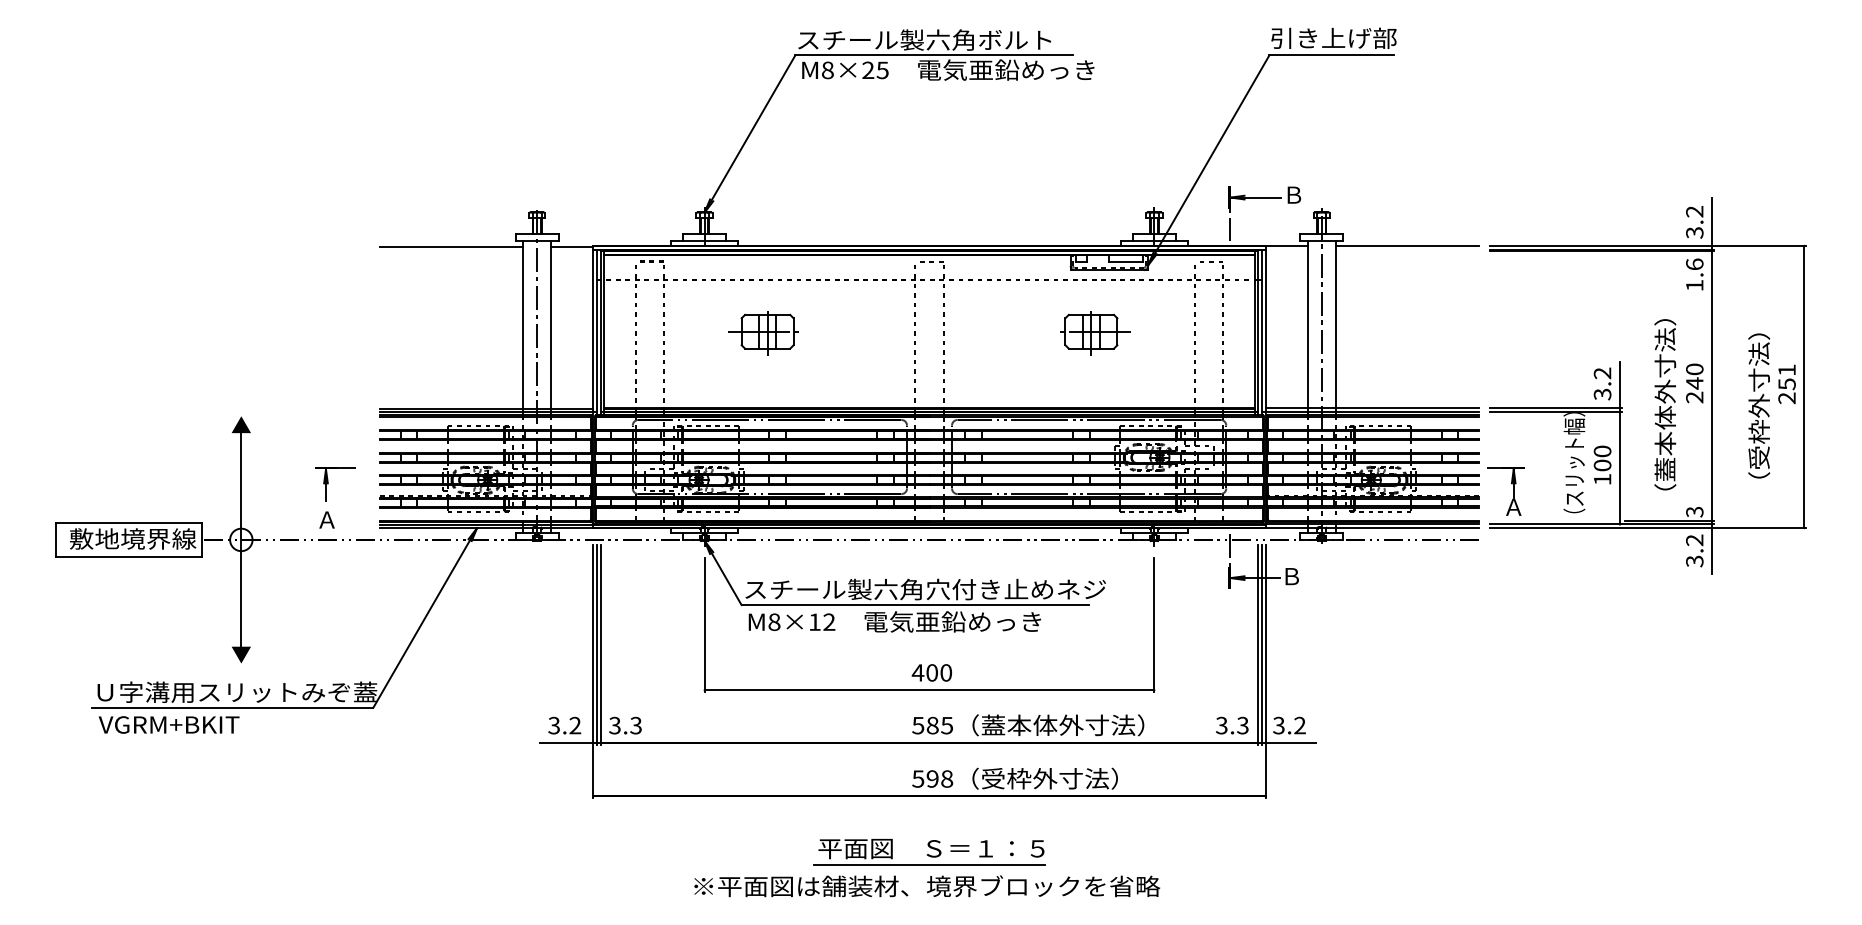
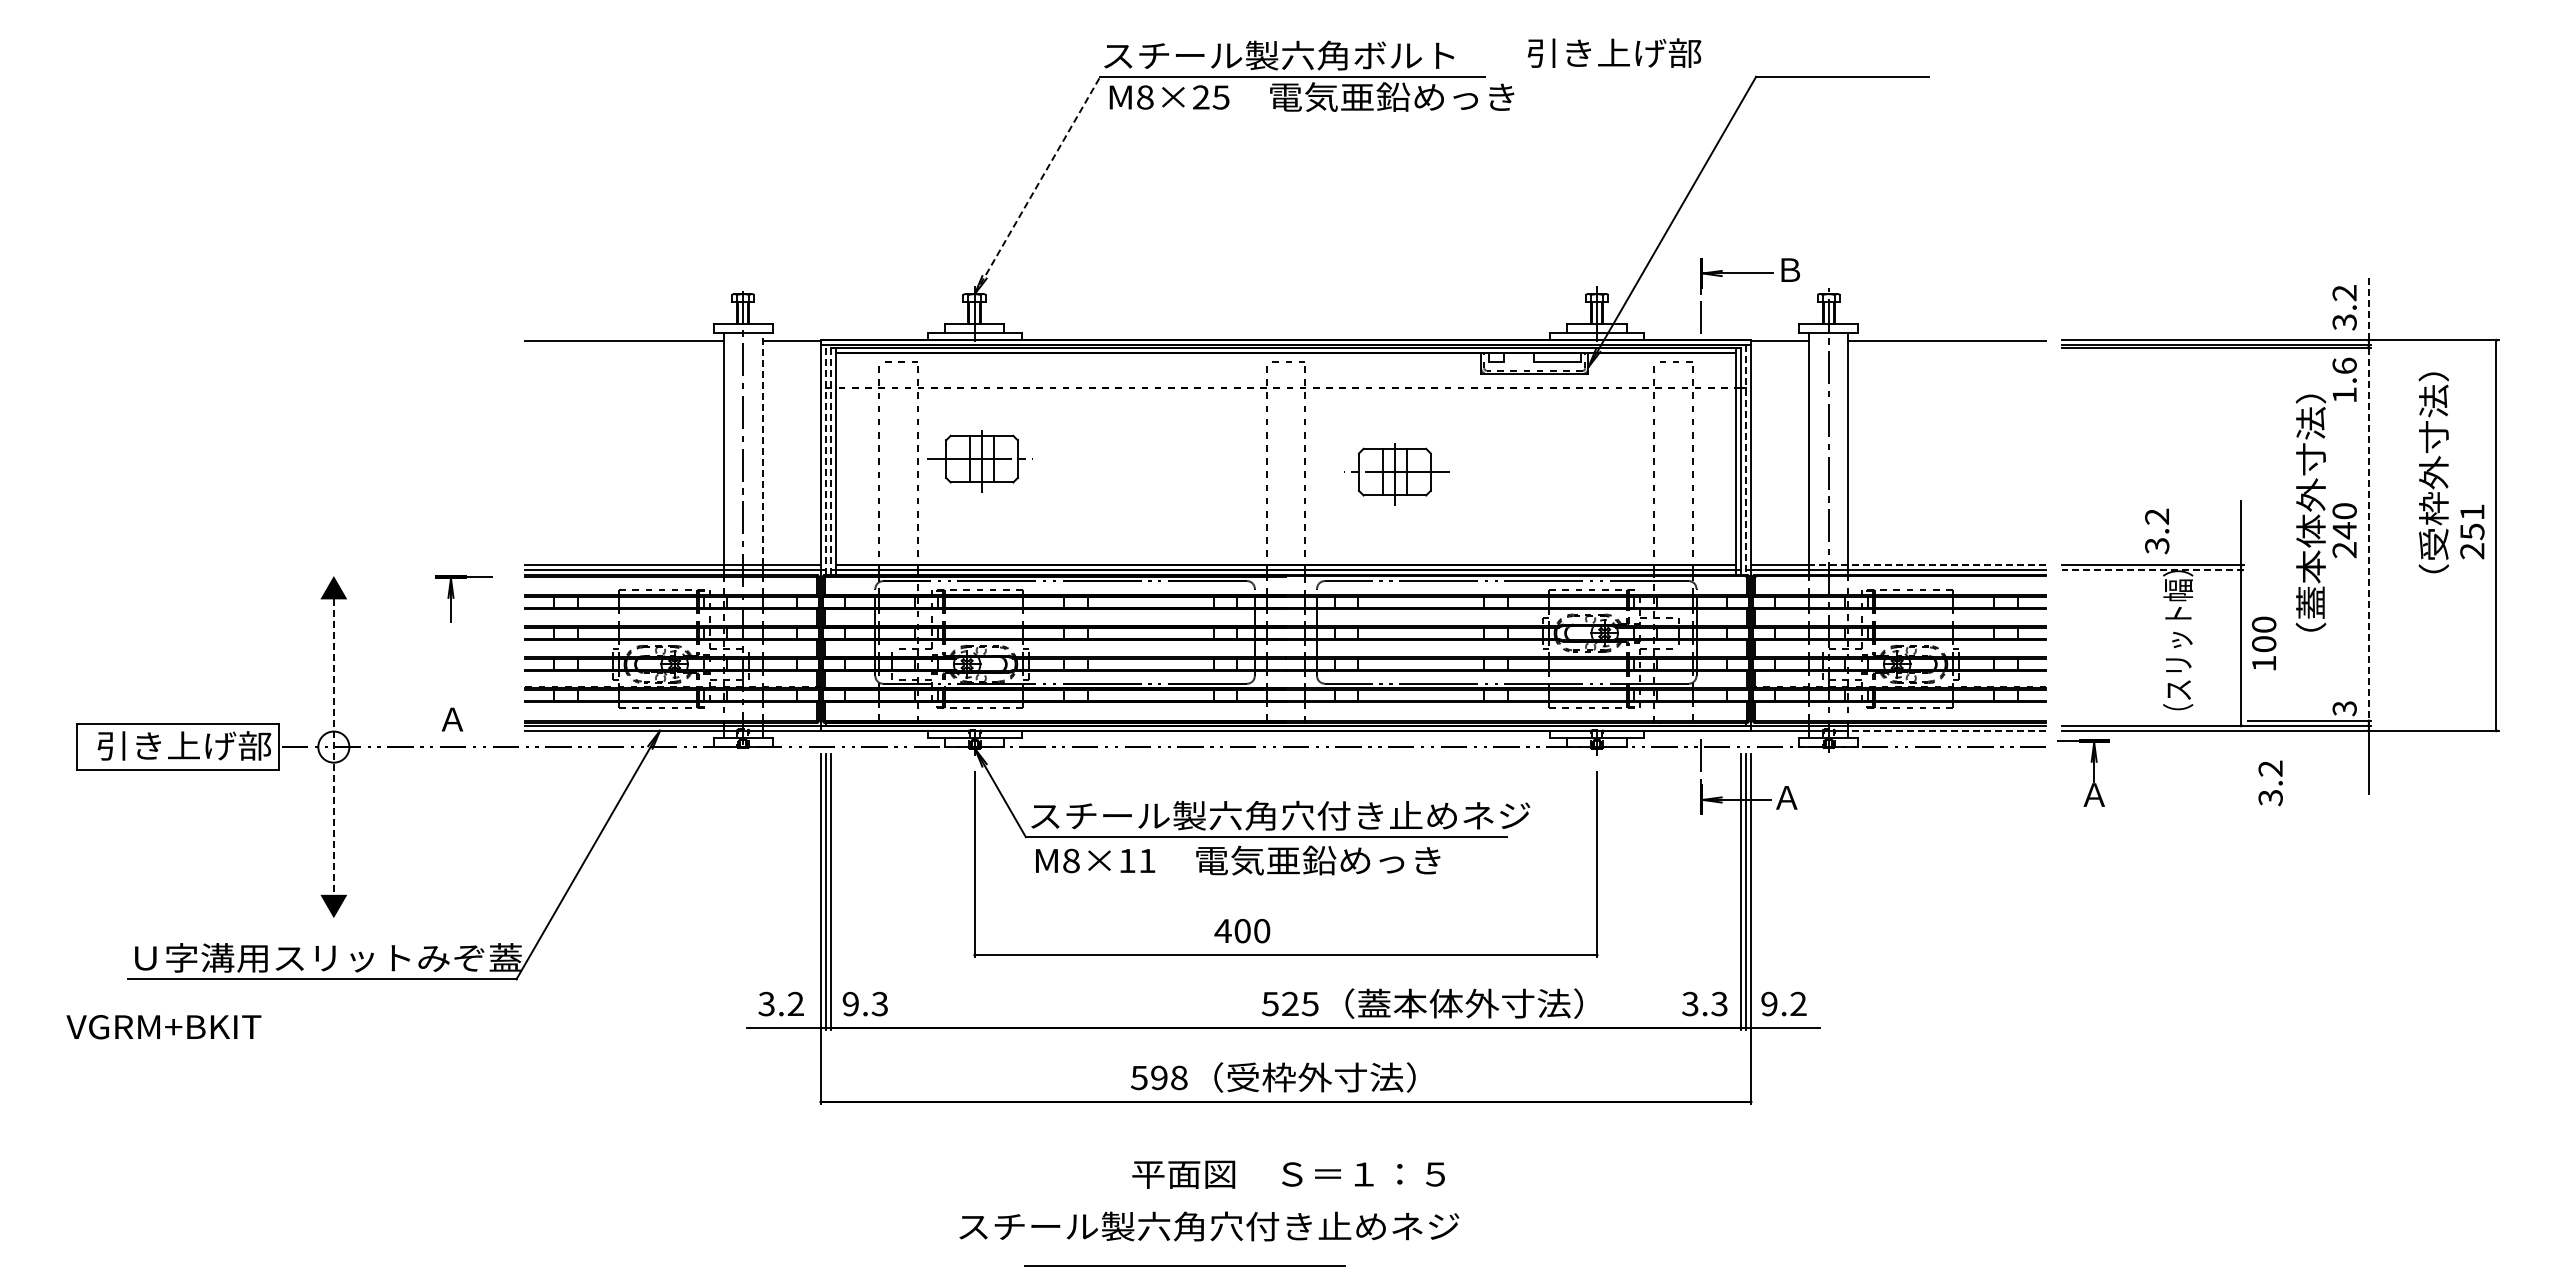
text: (1333, 37) -> (1614, 52), moved
line: (749, 133) -> (1037, 185), solid -> dashed
line: (1711, 221) -> (2368, 306), solid -> dashed
line: (551, 324) -> (762, 449), solid -> dashed
line: (596, 332) -> (825, 460), solid -> dashed
line: (1261, 332) -> (1745, 460), solid -> dashed
line: (601, 333) -> (831, 461), solid -> dashed
part: (765, 333) -> (979, 461), moved
part: (1092, 333) -> (1396, 474), moved
text: (1602, 384) -> (2157, 531), moved
line: (1711, 386) -> (2368, 534), solid -> dashed
text: (1665, 404) -> (2310, 512), moved
text: (1758, 405) -> (2433, 472), moved
line: (1393, 408) -> (1927, 565), solid -> dashed
line: (1555, 412) -> (2152, 570), solid -> dashed
text: (1602, 465) -> (2264, 643), moved
part: (328, 483) -> (454, 598), moved
part: (1513, 491) -> (2093, 772), moved
line: (1406, 527) -> (1946, 730), solid -> dashed
text: (132, 538) -> (183, 745), 敷地境界線 -> 引き上げ部
line: (241, 540) -> (333, 747), solid -> dashed
text: (1694, 551) -> (2270, 783), moved
text: (1291, 576) -> (1786, 797), Ｂ -> Ａ
text: (829, 621) -> (1147, 860), M8×12 -> M8×11
text: (932, 673) -> (1242, 931), moved
text: (168, 725) -> (163, 1027), moved
text: (614, 725) -> (850, 1004), 3.3 -> 9.3
text: (932, 725) -> (1290, 1003), 585 -> 525
text: (1279, 725) -> (1769, 1004), 3.2 -> 9.2
text: (1015, 778) -> (1273, 1077), moved
line: (929, 864) -> (1184, 1265), moved
text: (927, 886) -> (1282, 1226), ※平面図は舗装材、境界ブロックを省略 -> スチール製六角穴付き止めネジ

